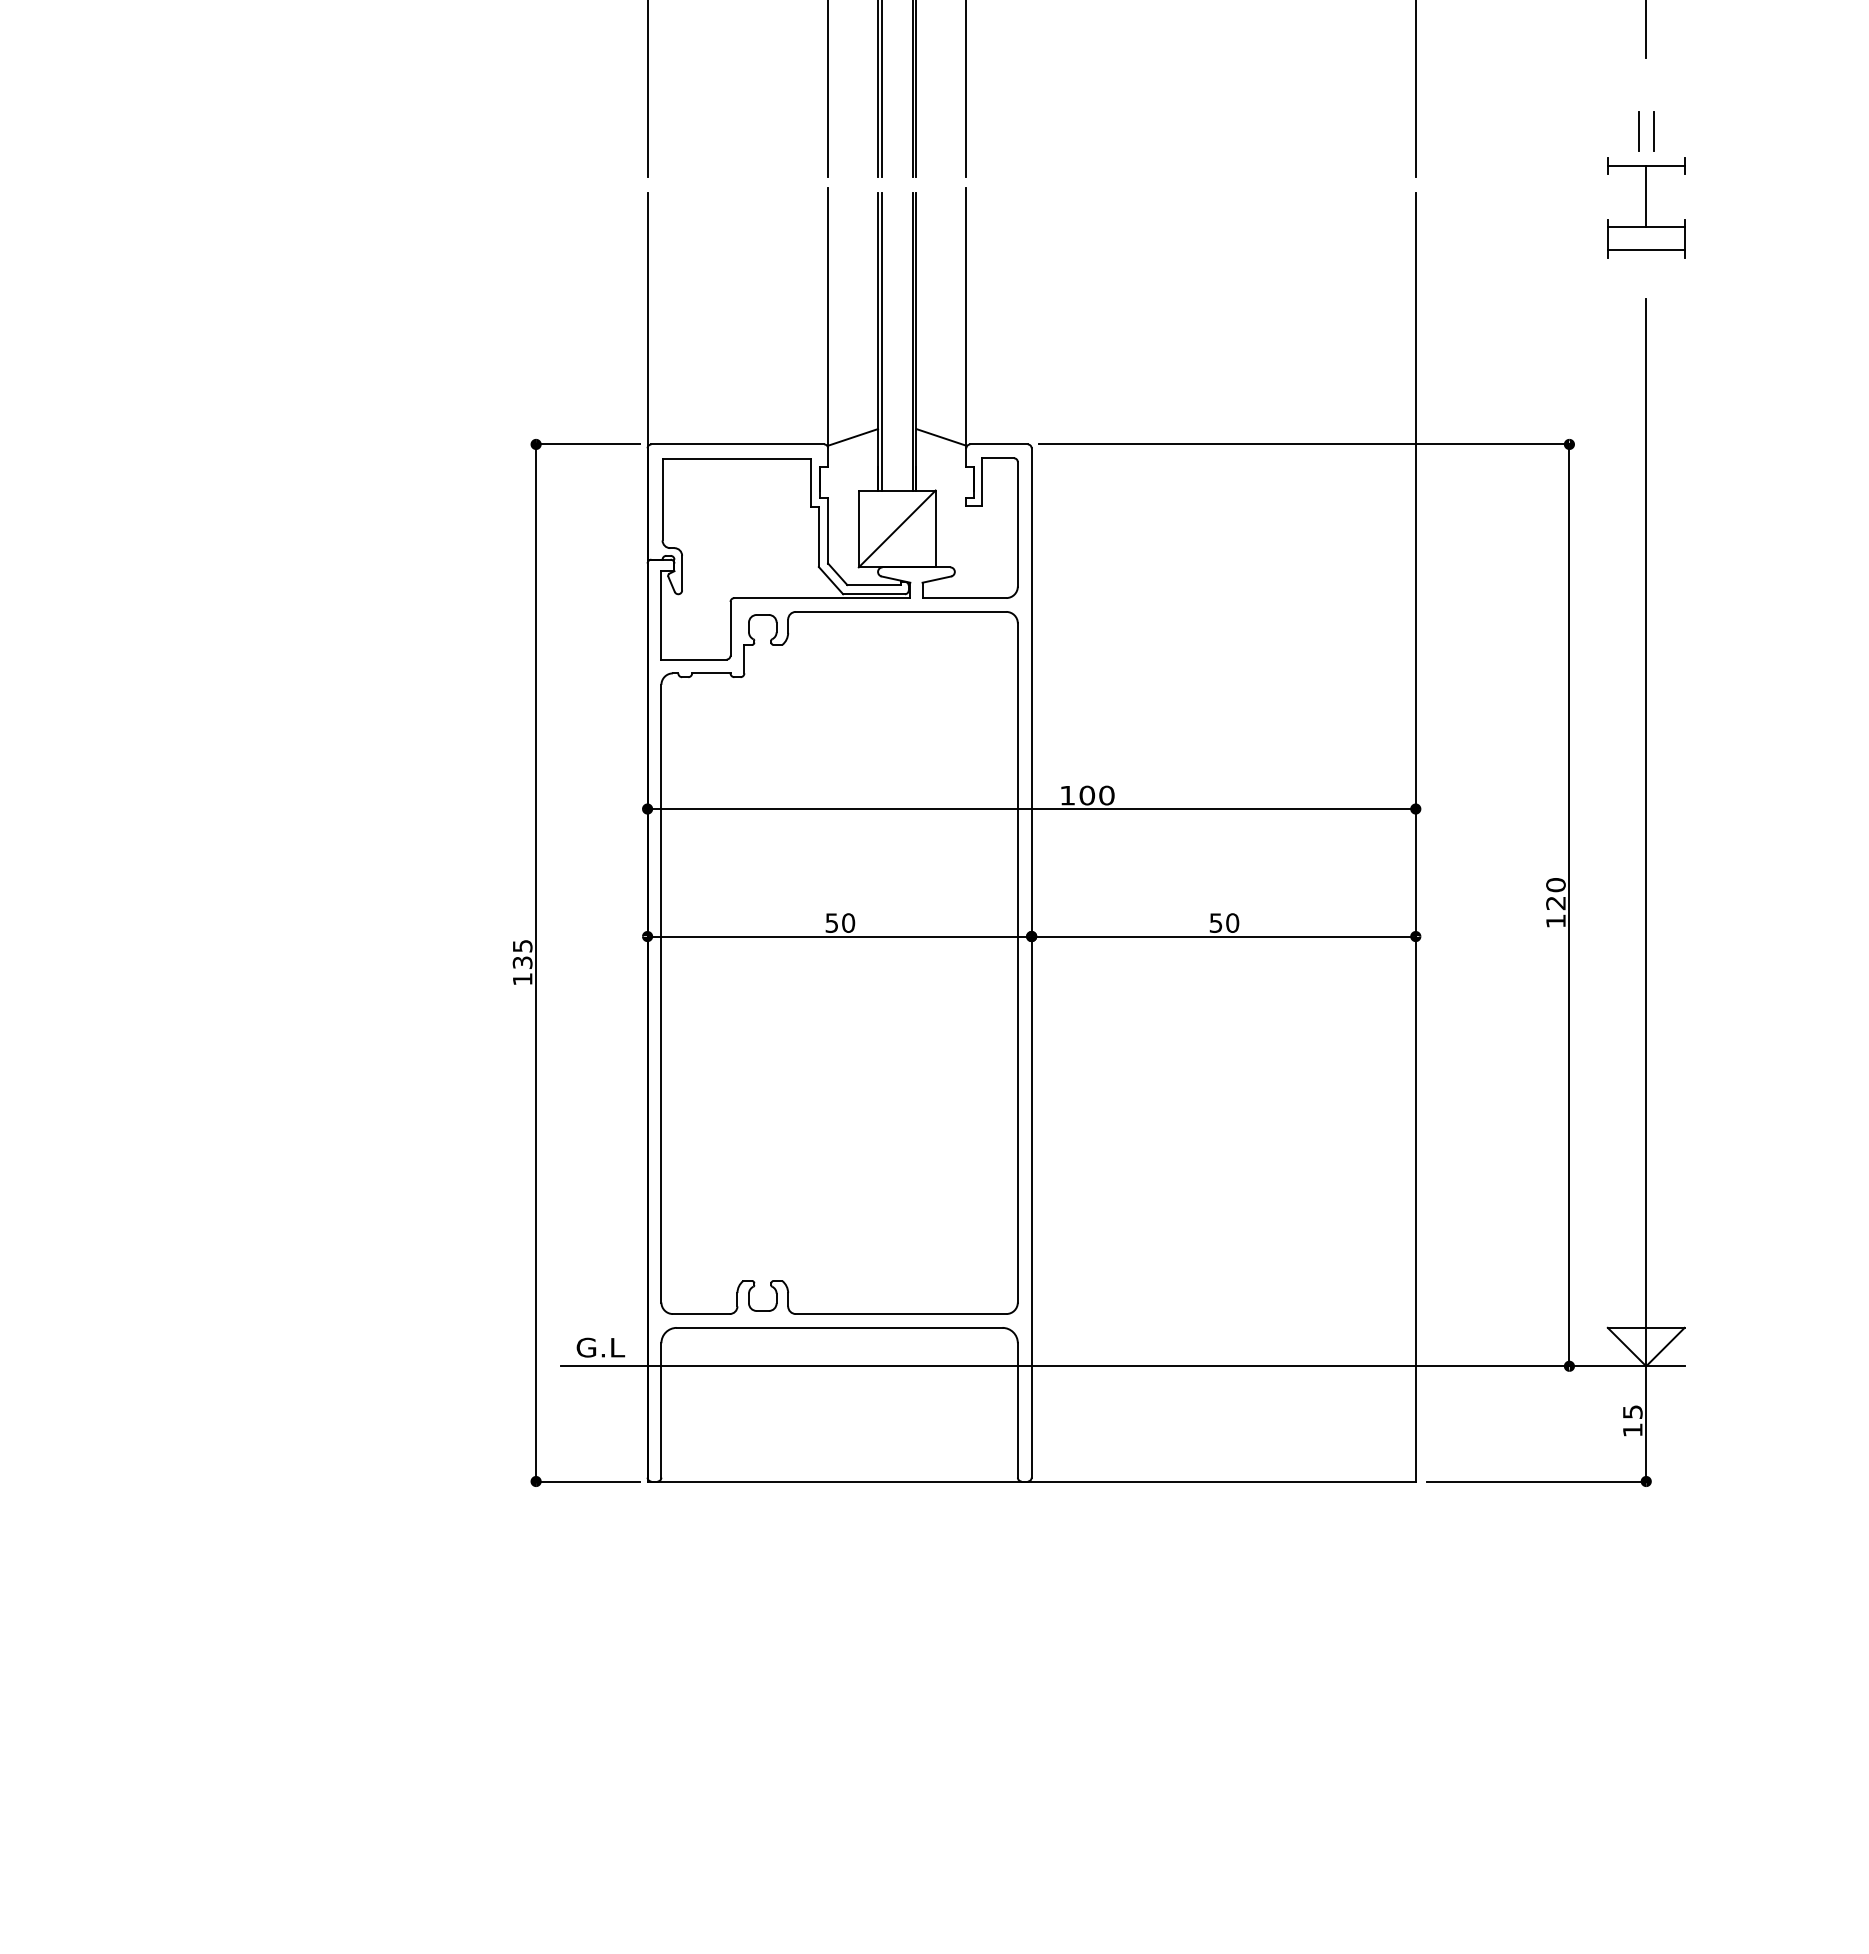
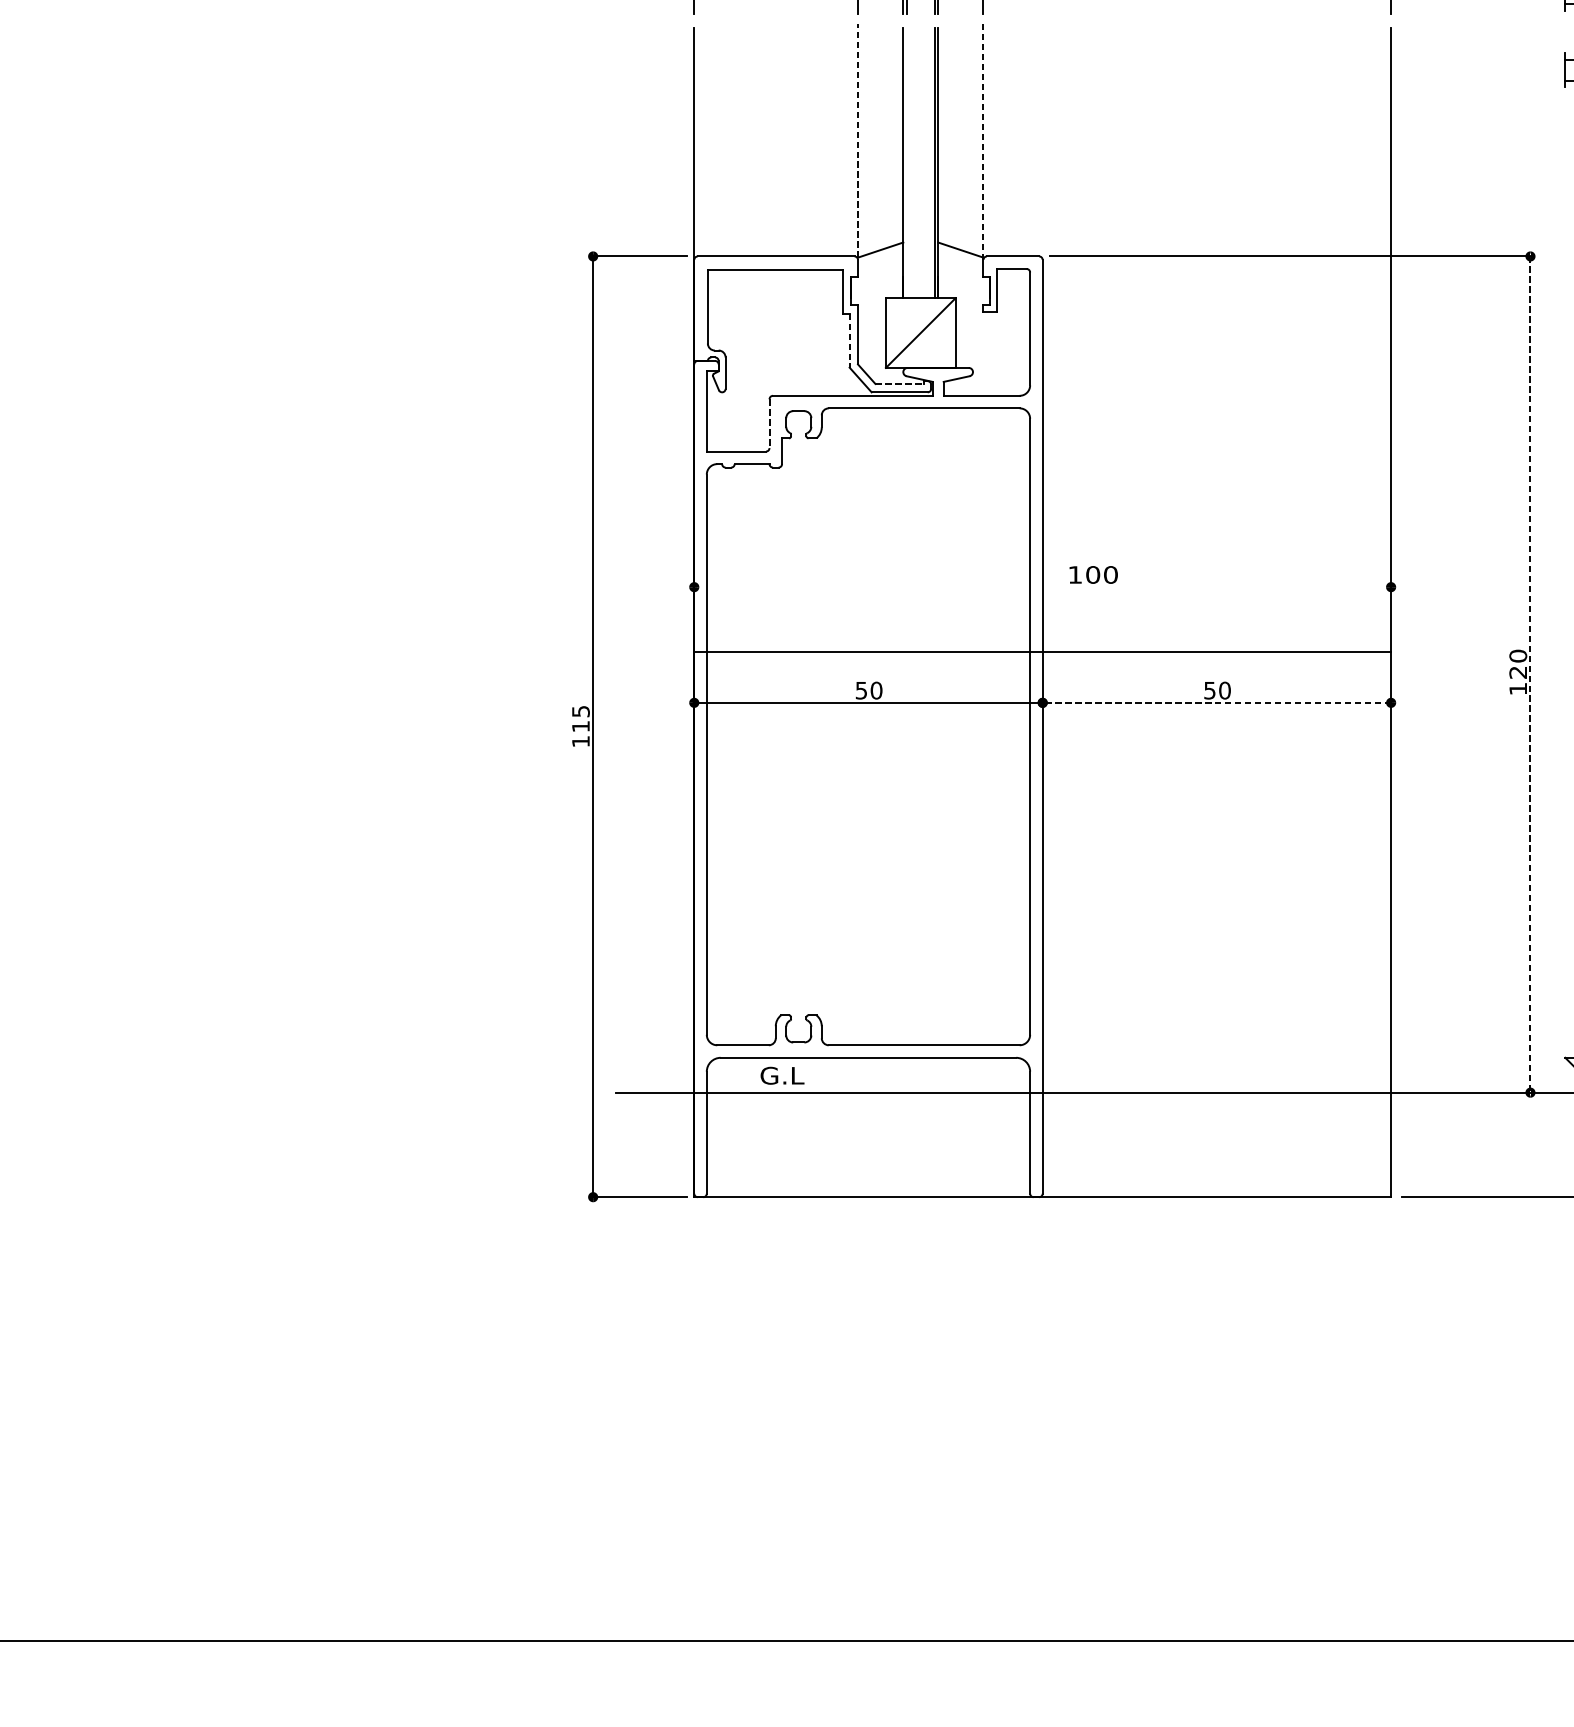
line: (828, 316) -> (858, 140), solid -> dashed
line: (966, 317) -> (983, 141), solid -> dashed
line: (881, 341) -> (906, 163), removed
line: (818, 537) -> (849, 340), solid -> dashed
line: (874, 585) -> (900, 384), solid -> dashed
line: (730, 628) -> (769, 423), solid -> dashed
line: (1031, 809) -> (1042, 652), moved
line: (1569, 905) -> (1530, 674), solid -> dashed
line: (1223, 936) -> (1216, 702), solid -> dashed
text: (522, 962) -> (580, 726), 135 -> 115
text: (600, 1347) -> (782, 1075), moved

